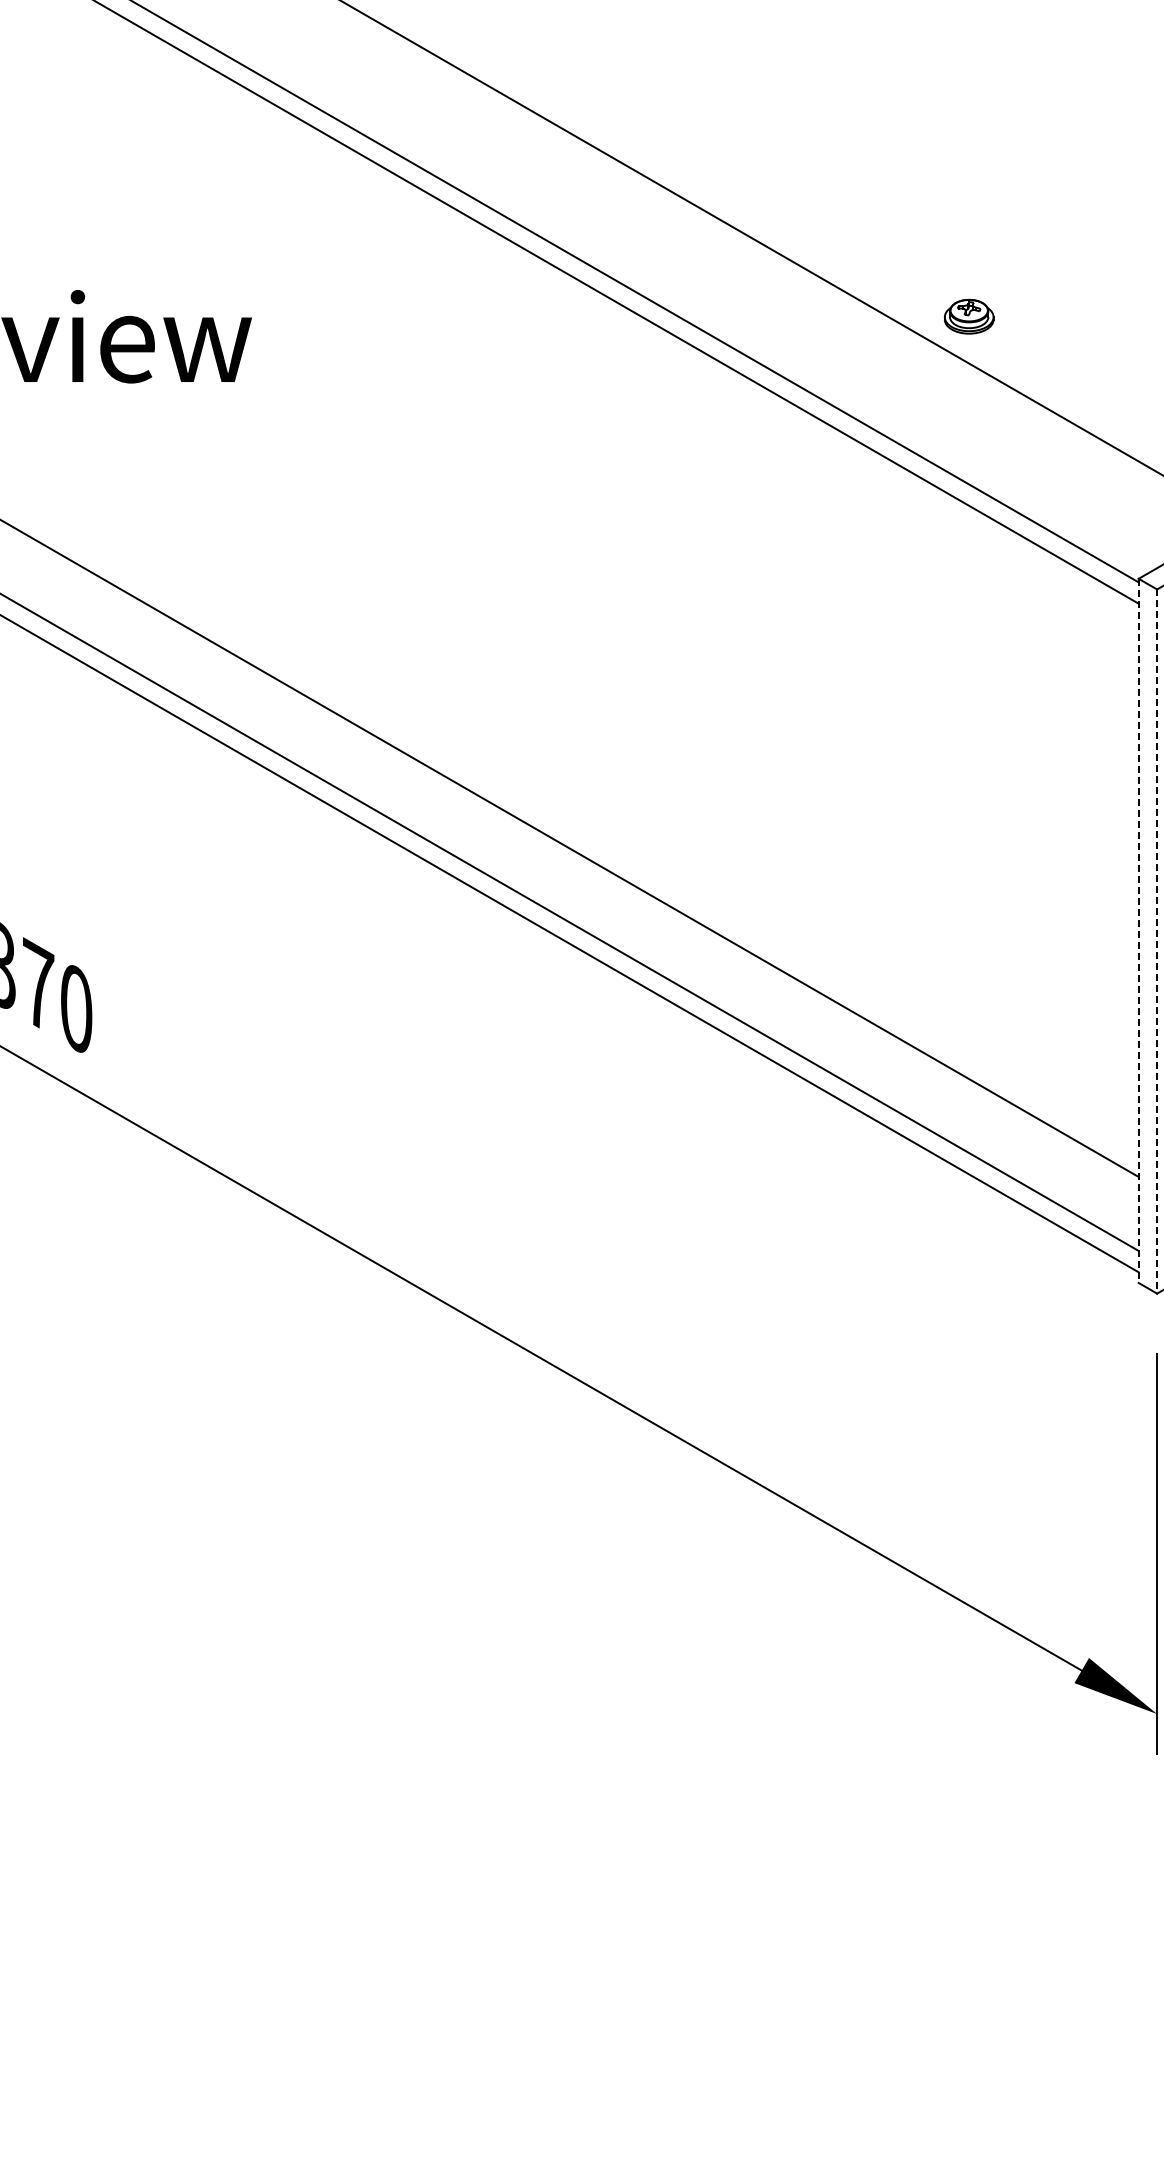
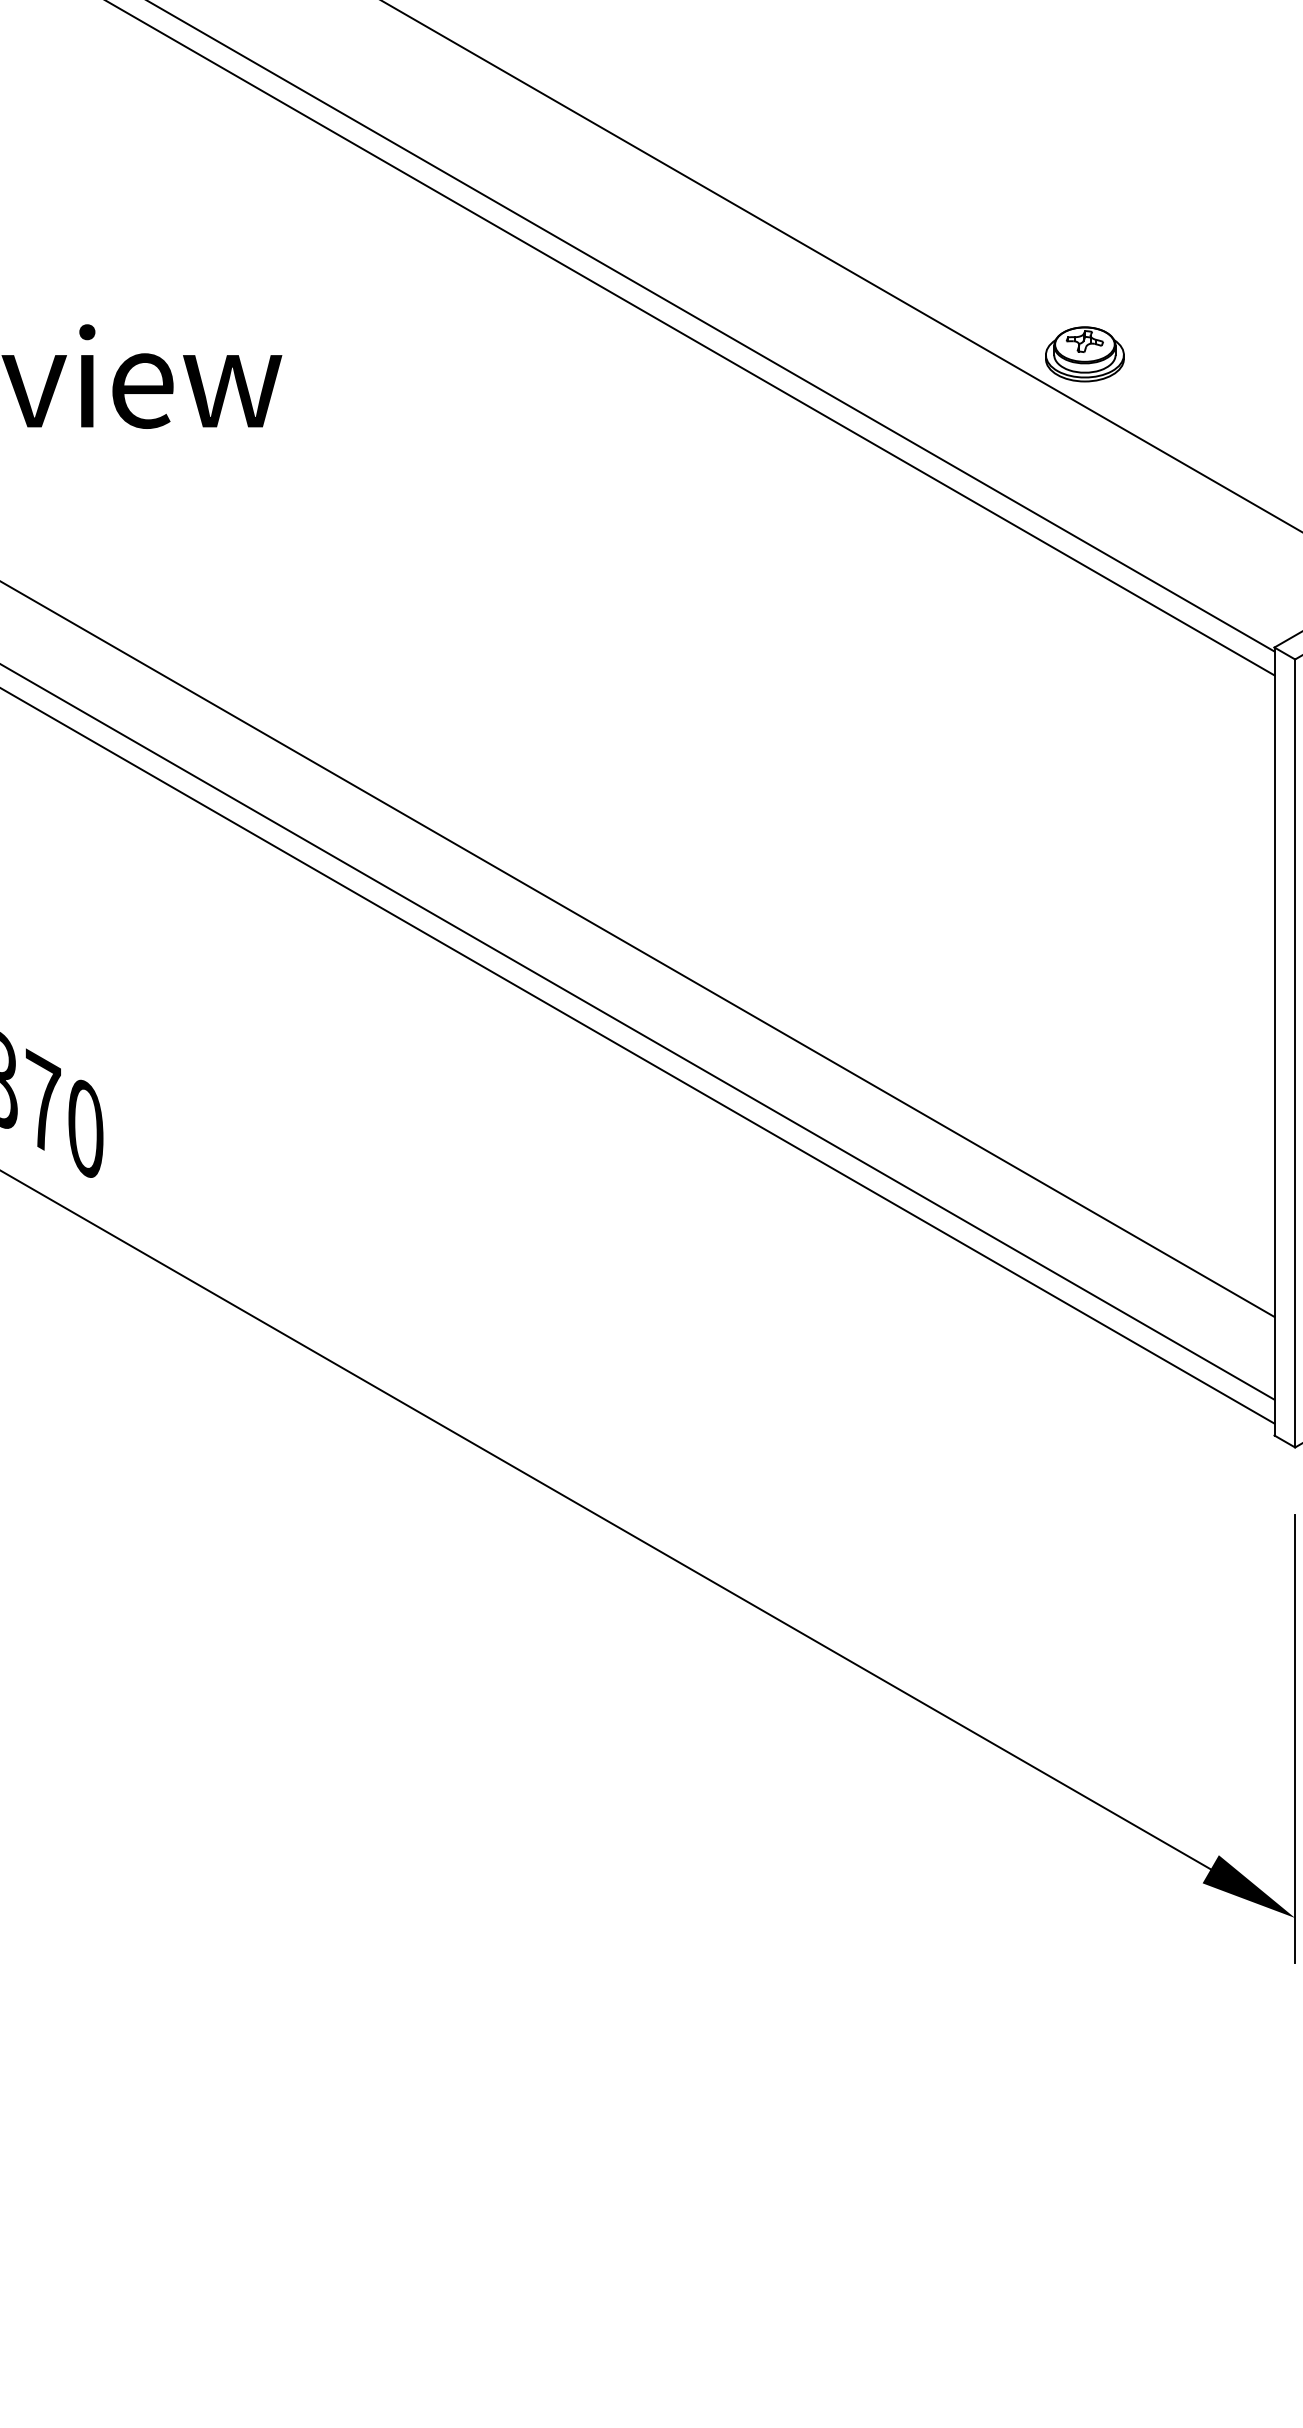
part: (968, 316) -> (1084, 353), size x1.43
line: (1138, 931) -> (1274, 1042), dashed -> solid
line: (1157, 942) -> (1295, 1054), dashed -> solid

